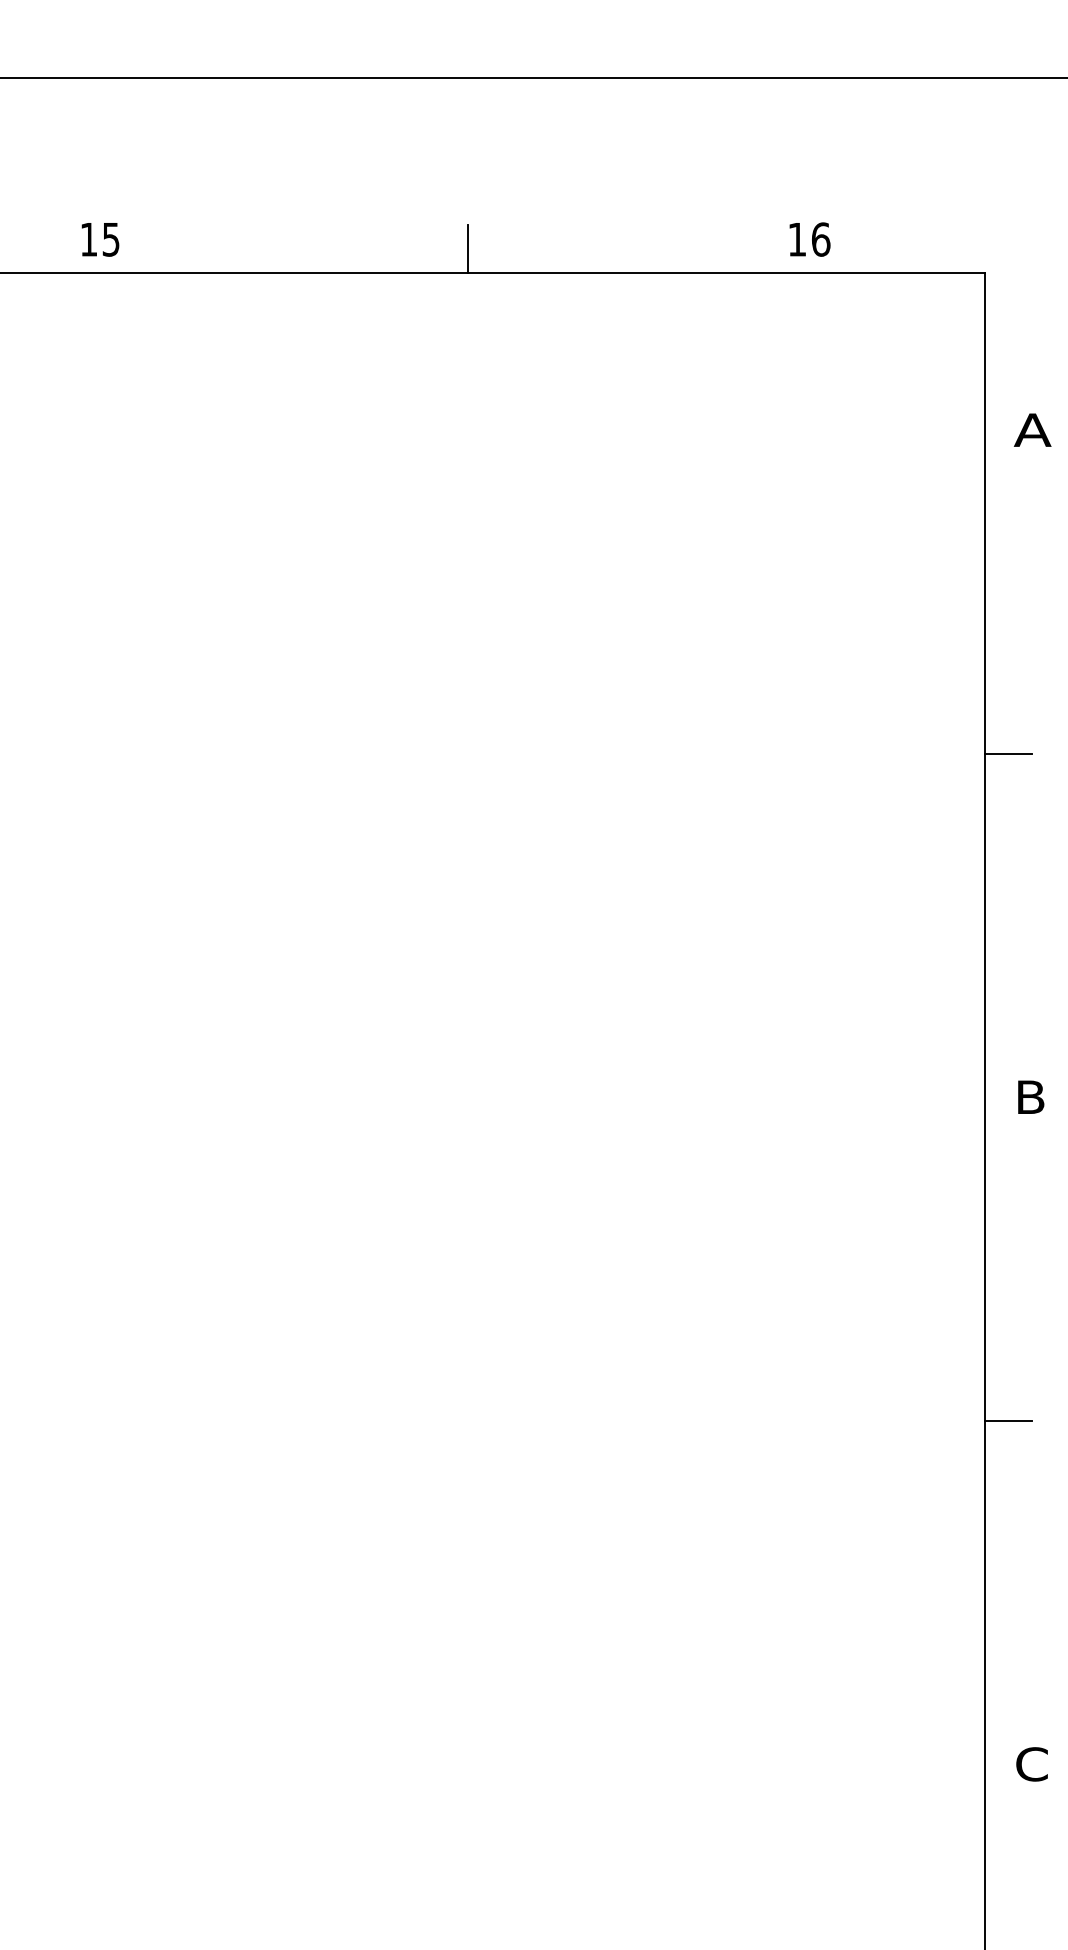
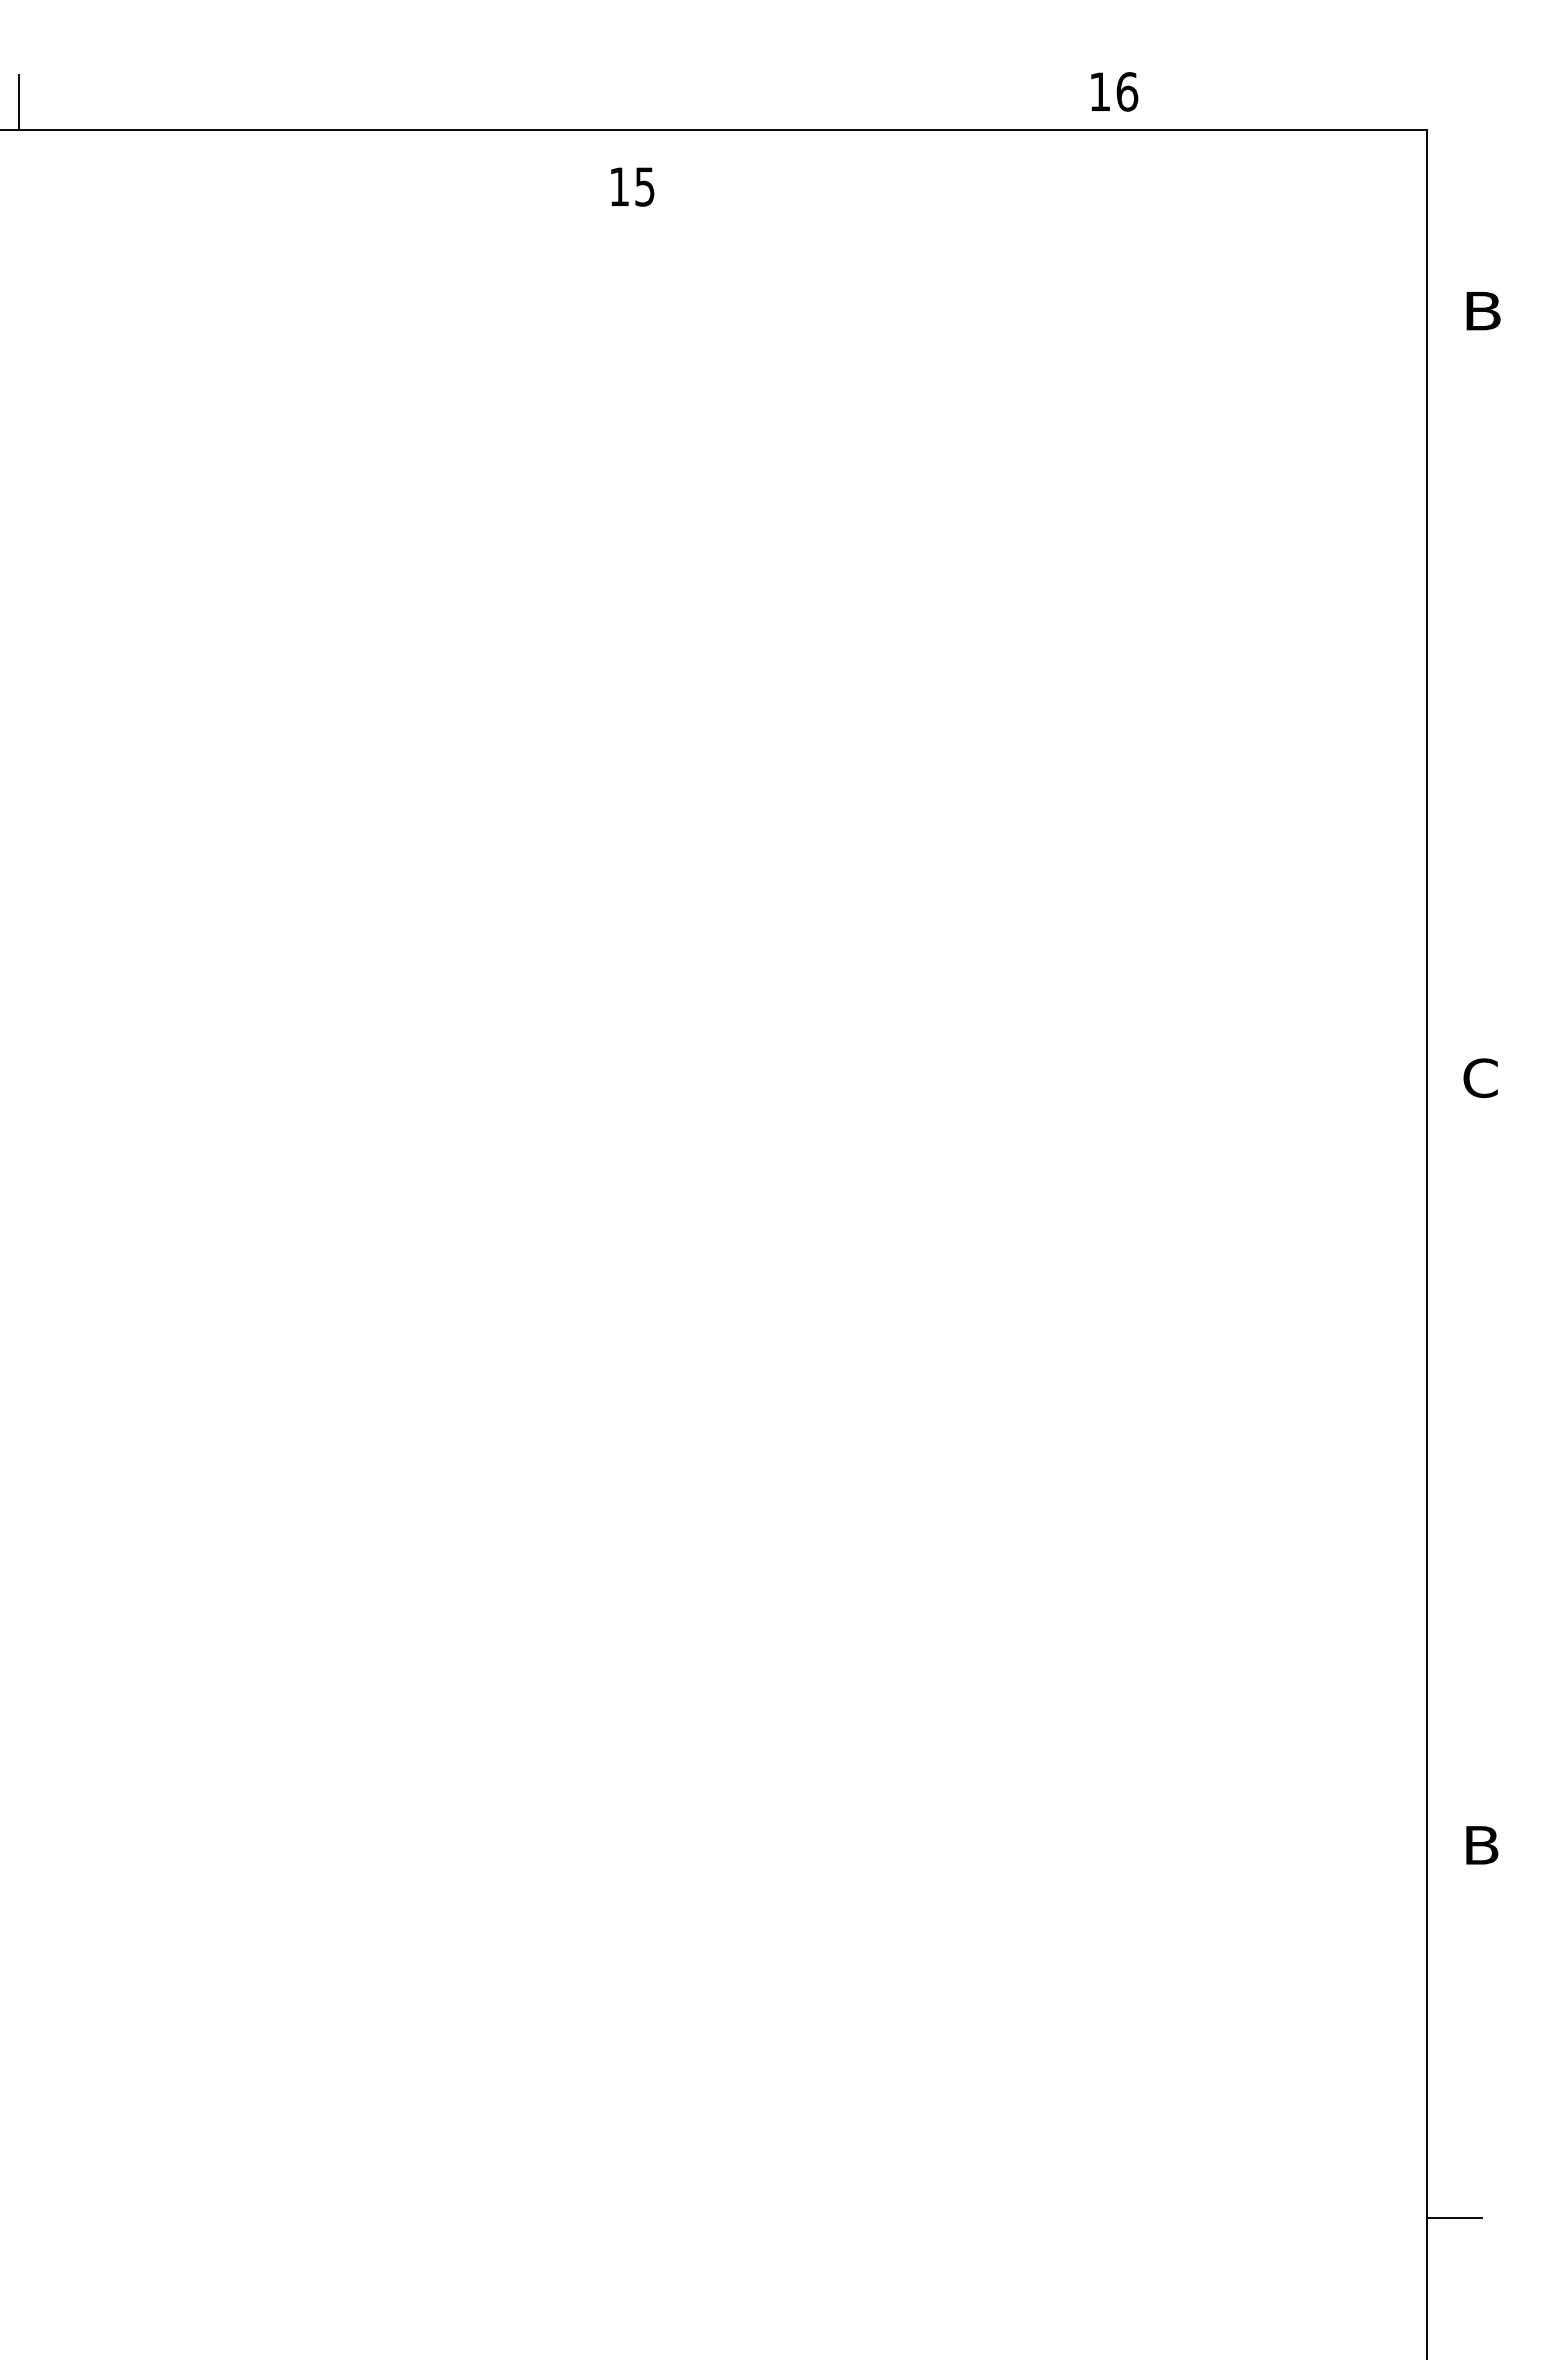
text: (100, 239) -> (632, 186), moved
text: (809, 239) -> (1114, 91), moved
line: (467, 248) -> (832, 102), removed
text: (1032, 430) -> (1482, 311), A -> B
line: (1008, 754) -> (1454, 683), removed
text: (1030, 1097) -> (1480, 1078), B -> C
line: (1008, 1421) -> (1454, 1450), removed
text: (1031, 1764) -> (1481, 1845), C -> B

